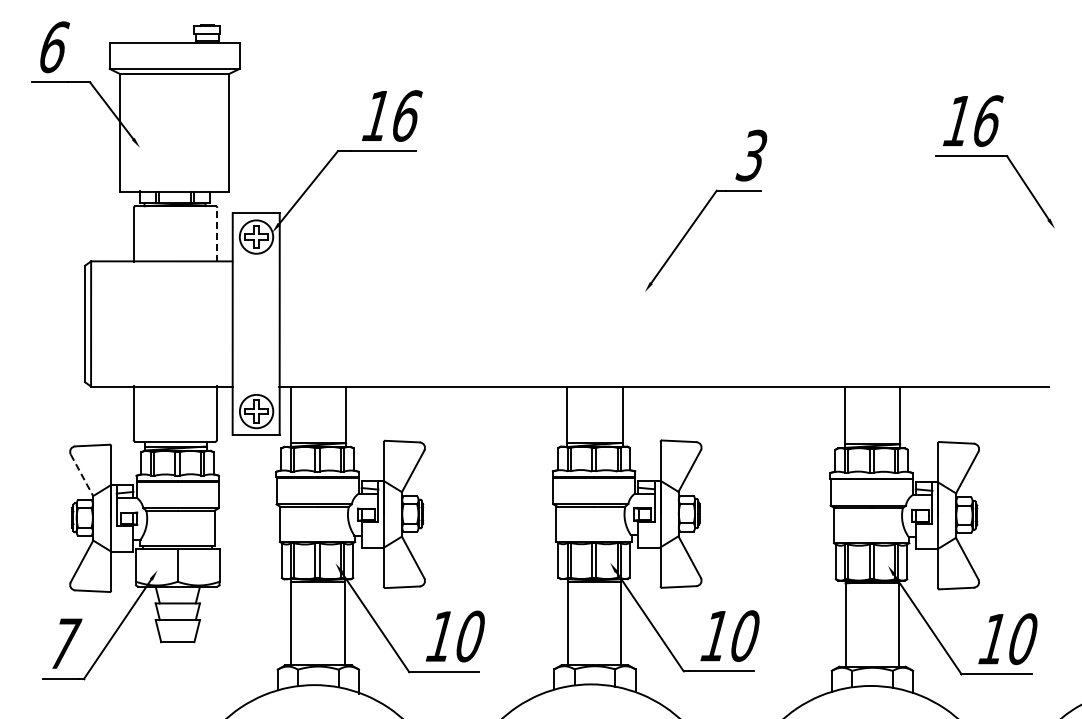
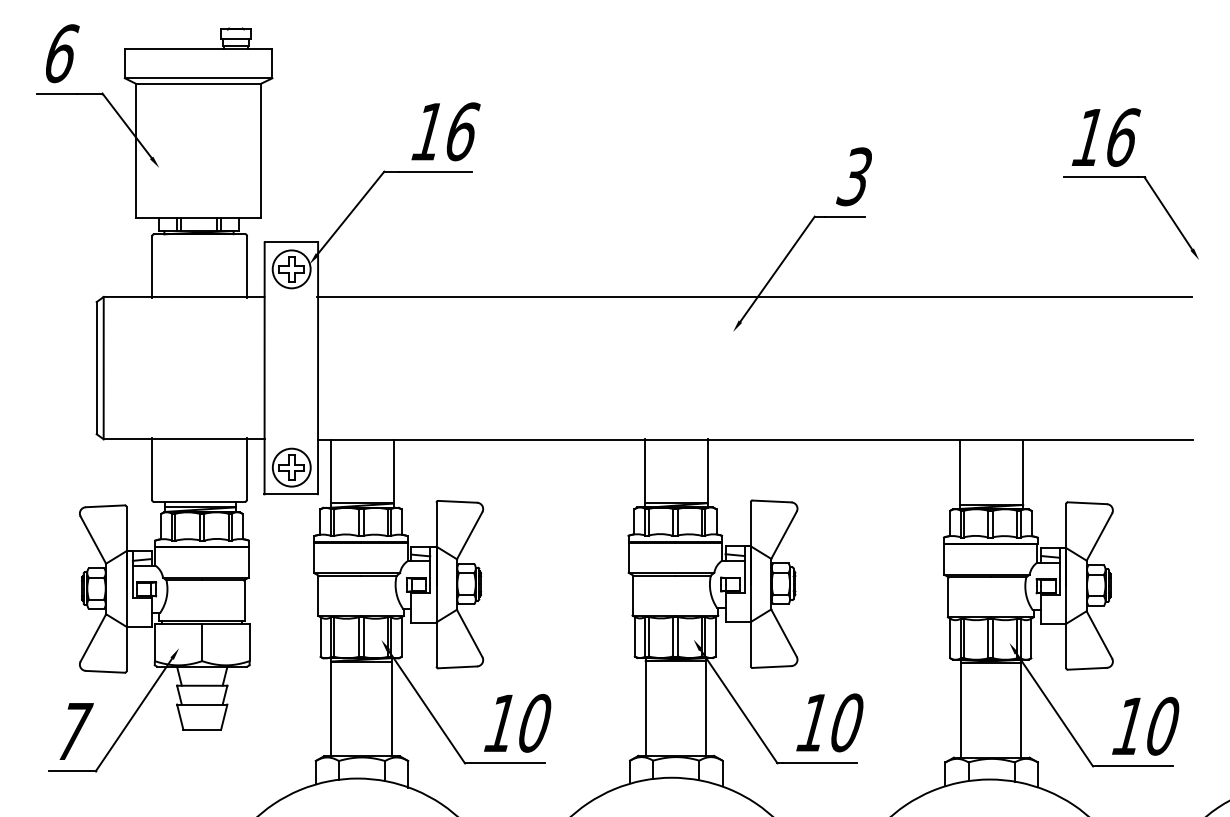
line: (217, 234) -> (247, 266), dashed -> solid
line: (663, 261) -> (754, 297), added
line: (81, 475) -> (92, 540), dashed -> solid

